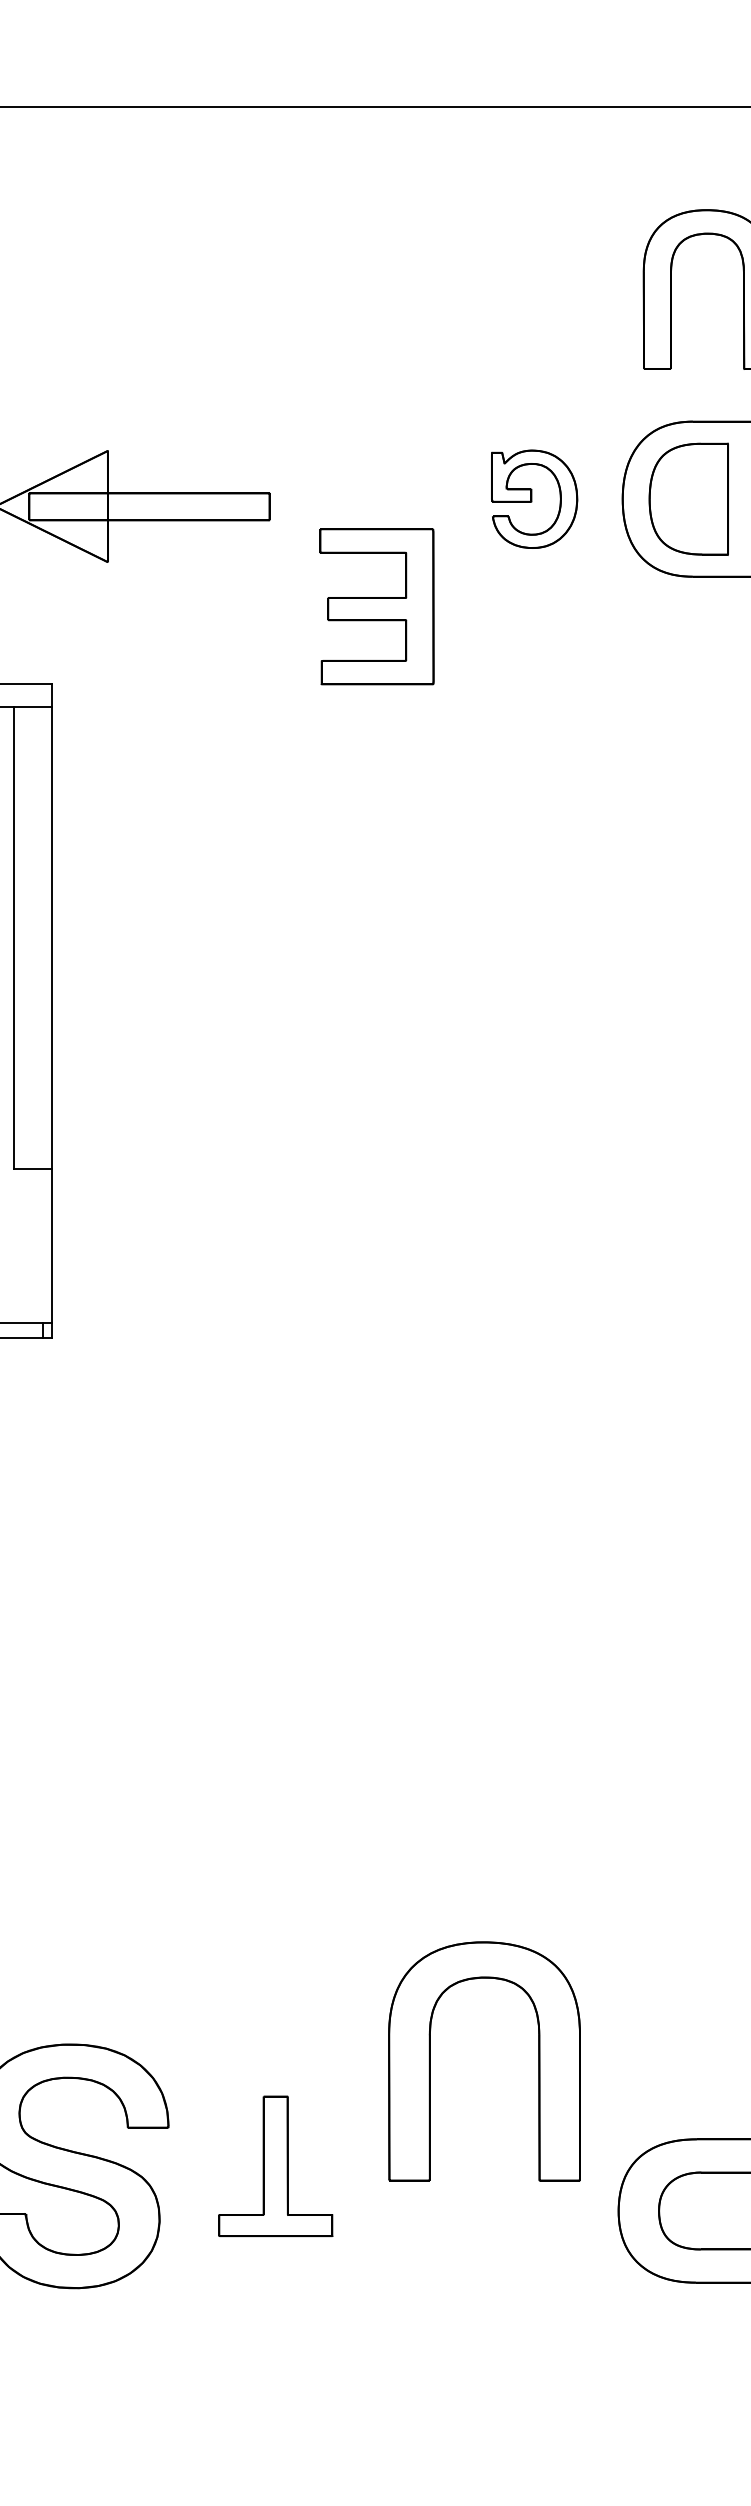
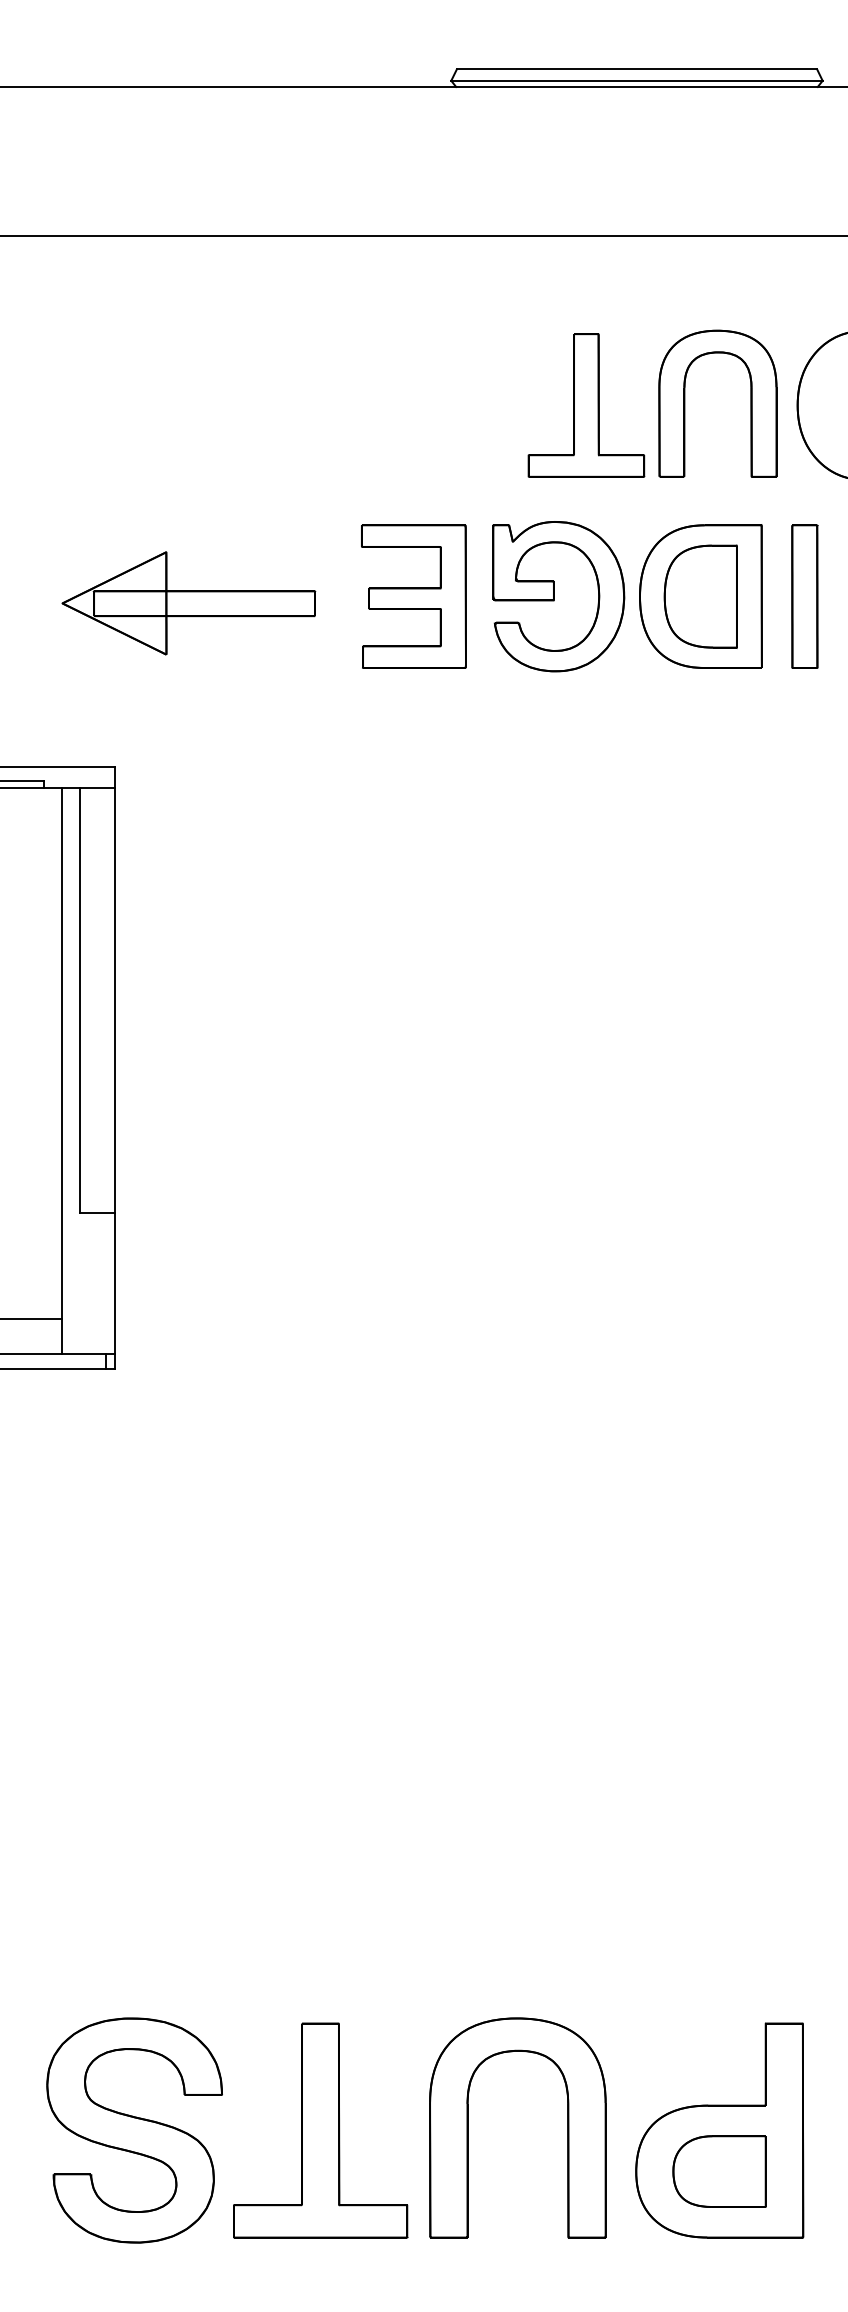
part: (564, 291) -> (586, 405), added
part: (534, 499) -> (558, 596), size x1.67
part: (376, 606) -> (413, 596), moved
part: (430, 2060) -> (468, 2127), moved
part: (275, 2166) -> (320, 2130), size x1.67

